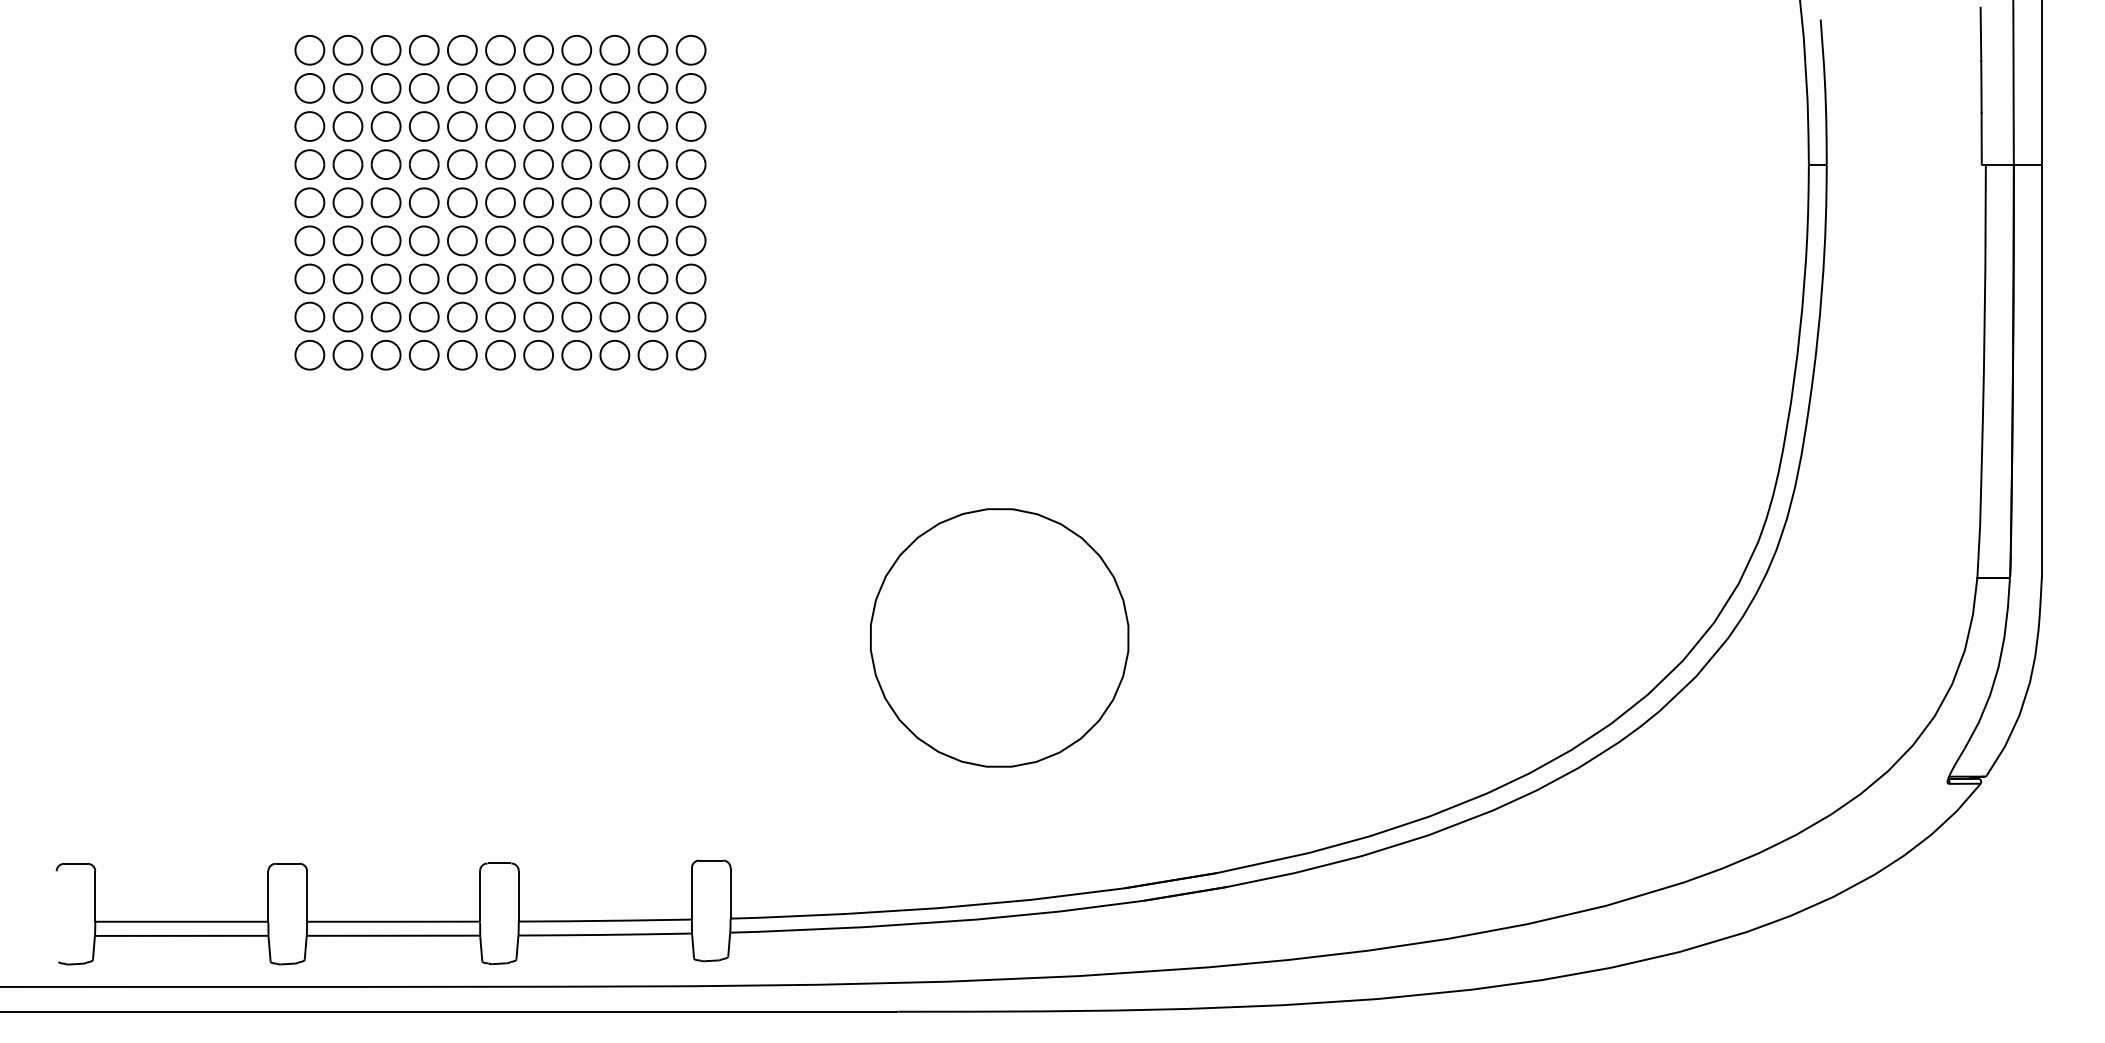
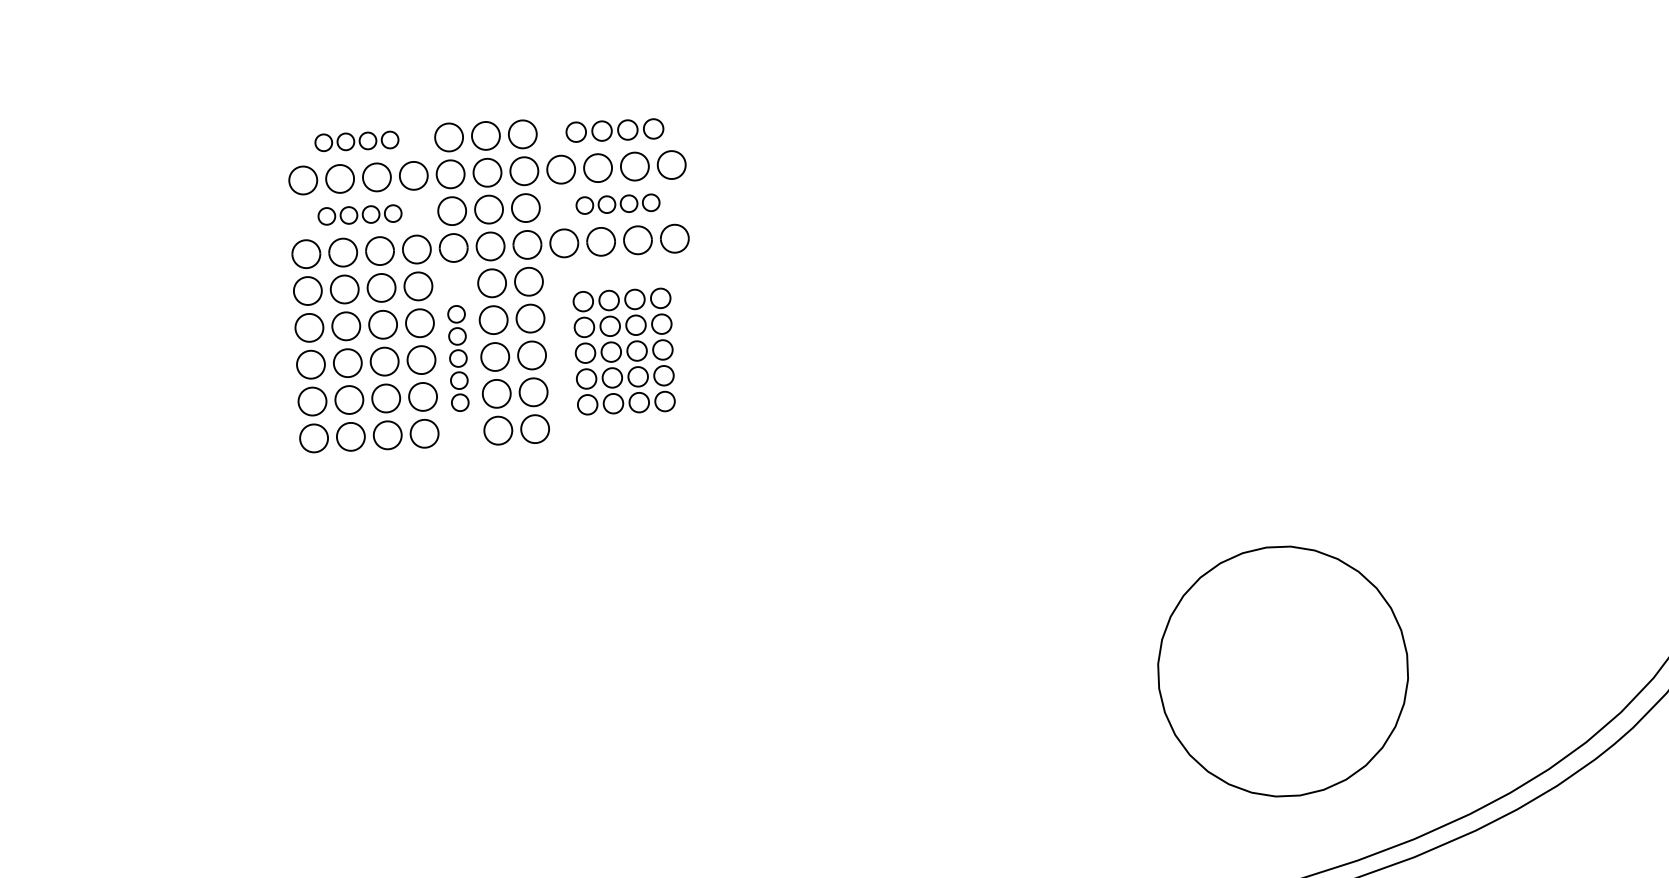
part: (366, 50) -> (356, 141), size x0.6
part: (633, 50) -> (614, 130), size x0.7
part: (366, 126) -> (359, 215), size x0.6
part: (633, 126) -> (617, 204), size x0.6
part: (462, 278) -> (458, 358), size x0.6
part: (633, 278) -> (623, 351), size x0.7
part: (999, 637) -> (1282, 671), moved

